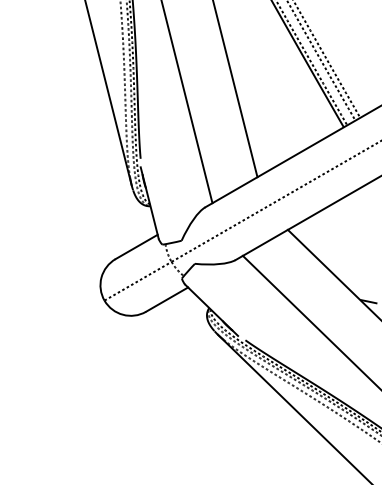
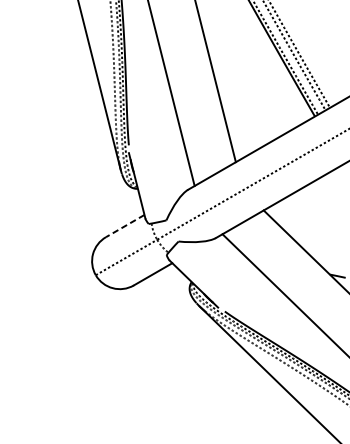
line: (136, 247) -> (125, 226), solid -> dashed

